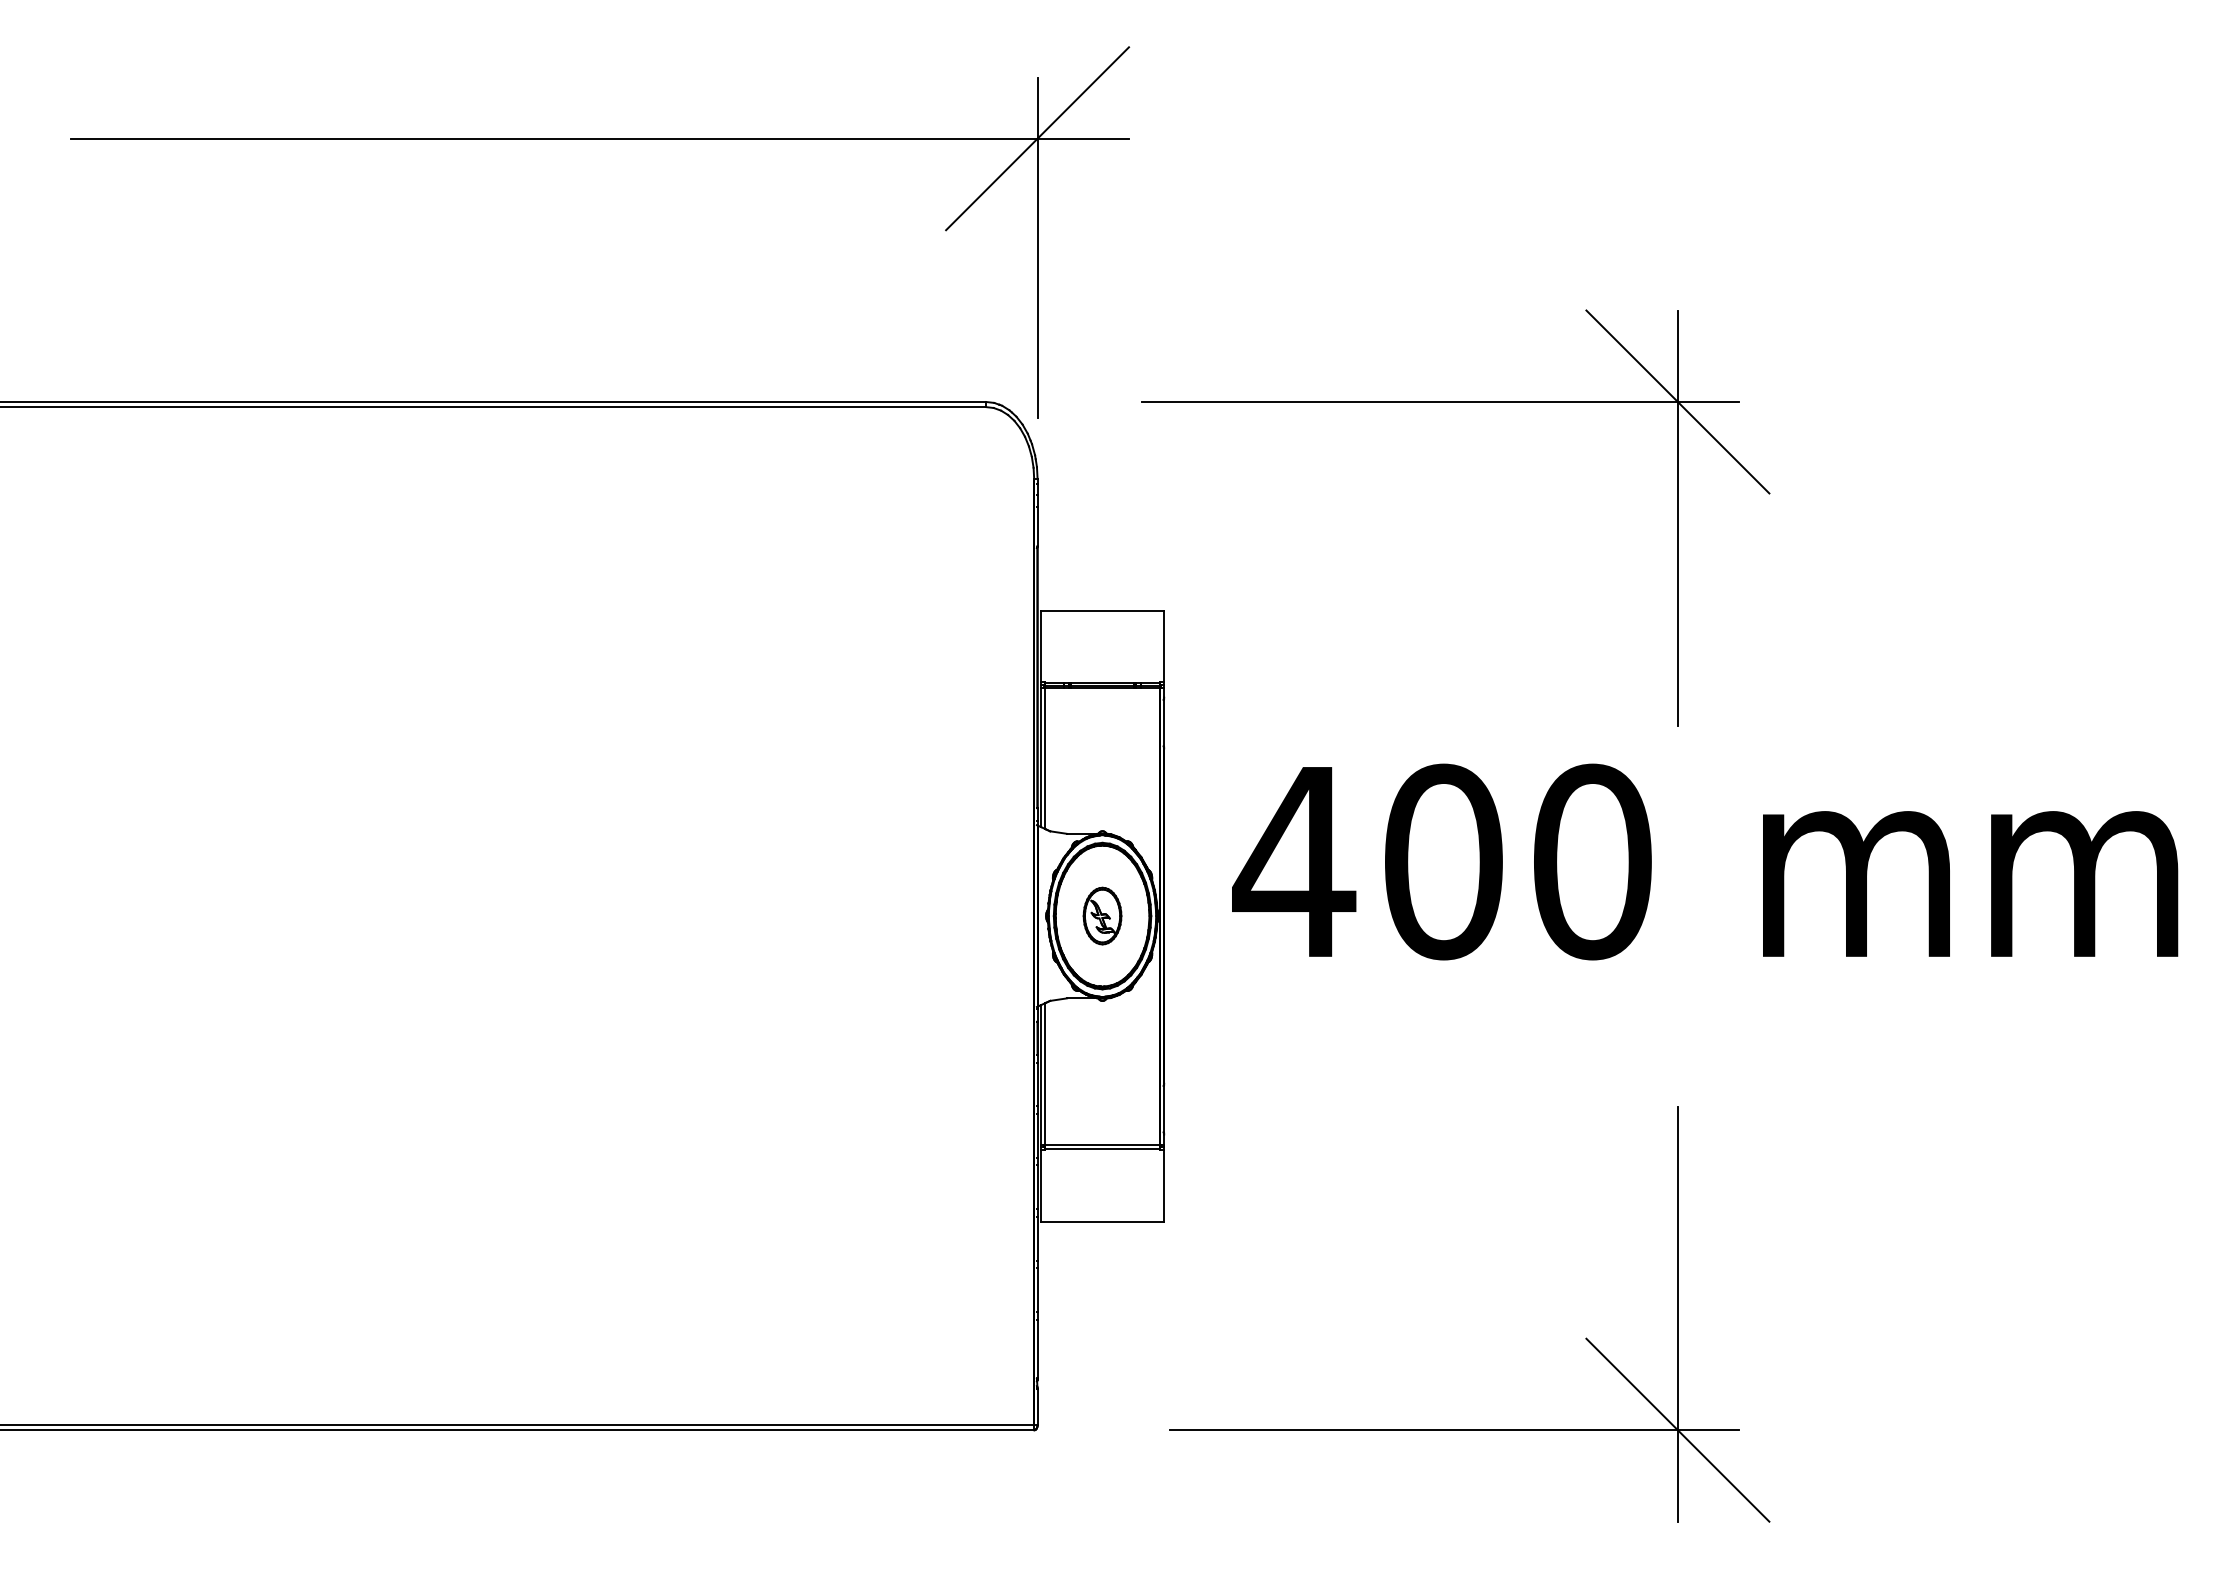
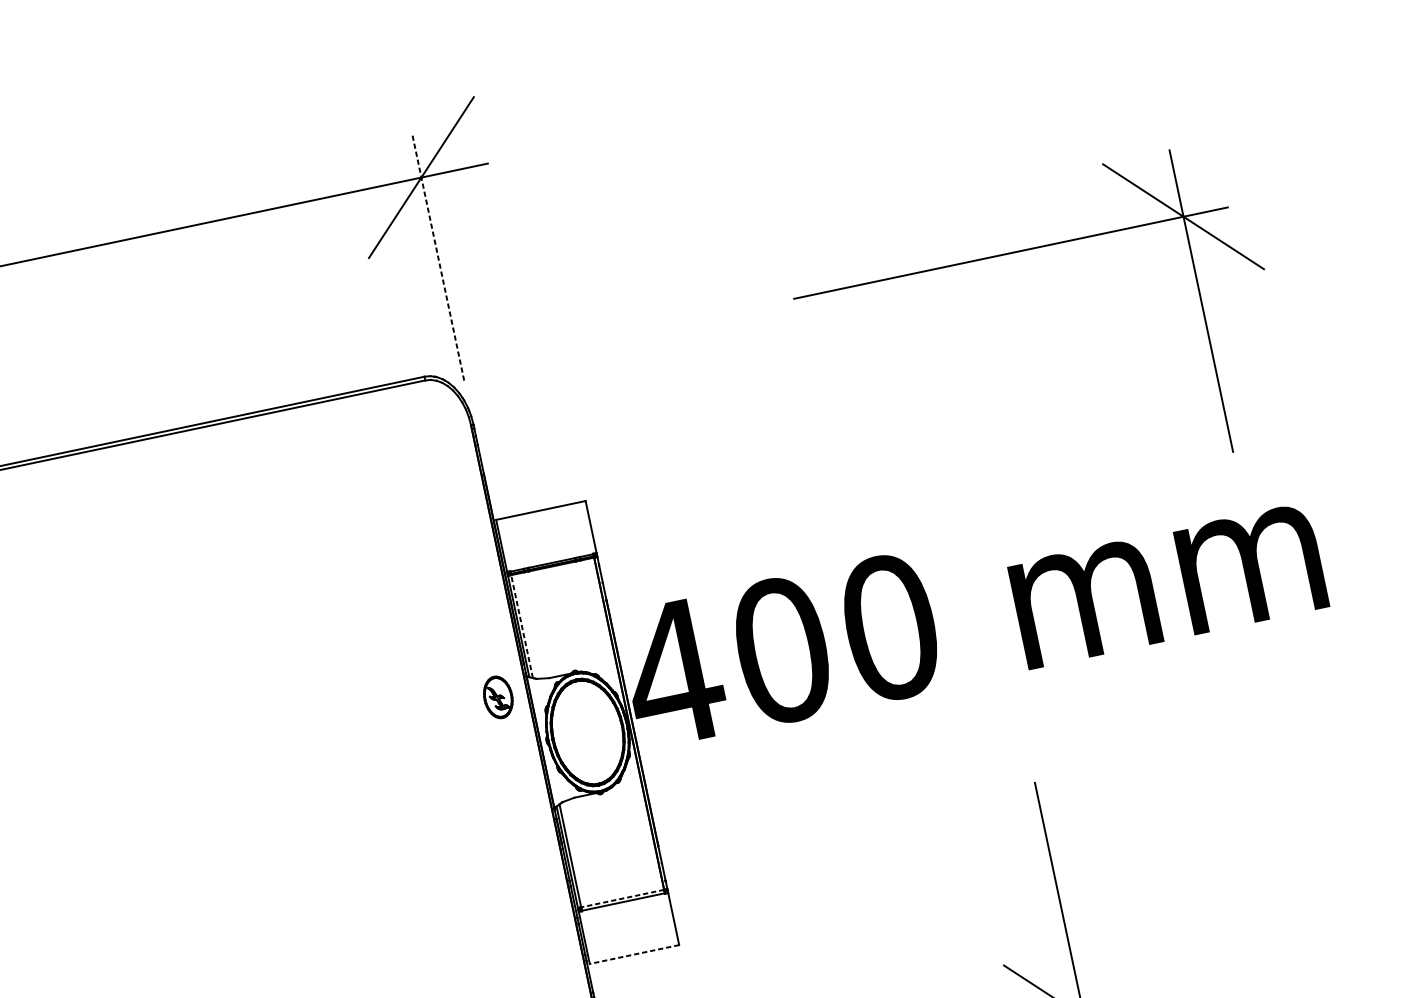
line: (1037, 247) -> (438, 256), solid -> dashed
part: (1455, 402) -> (1022, 251), moved
line: (1045, 758) -> (522, 626), solid -> dashed
text: (1705, 861) -> (972, 609), moved
part: (1102, 915) -> (498, 697), moved
line: (1102, 1144) -> (622, 898), solid -> dashed
line: (1102, 1221) -> (634, 954), solid -> dashed

